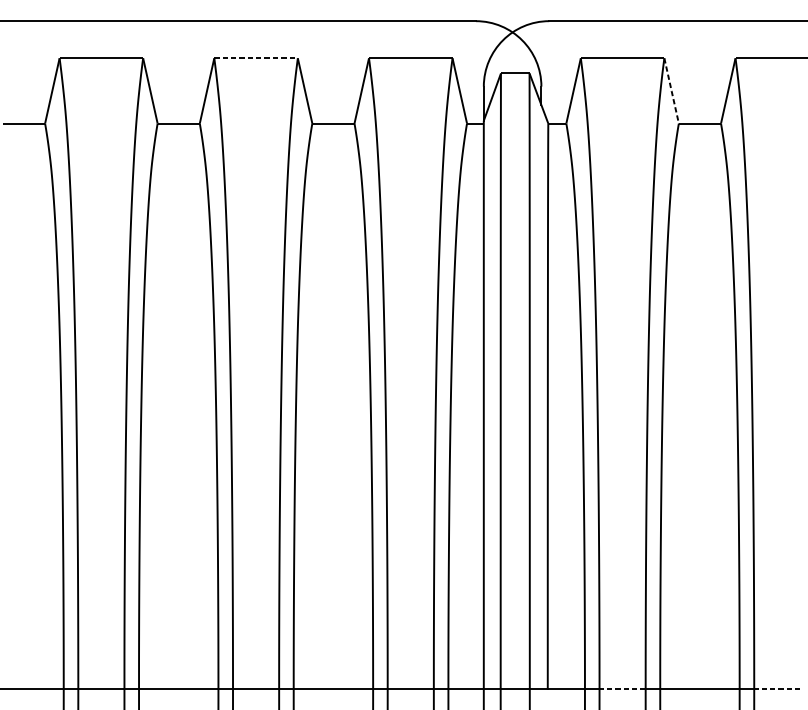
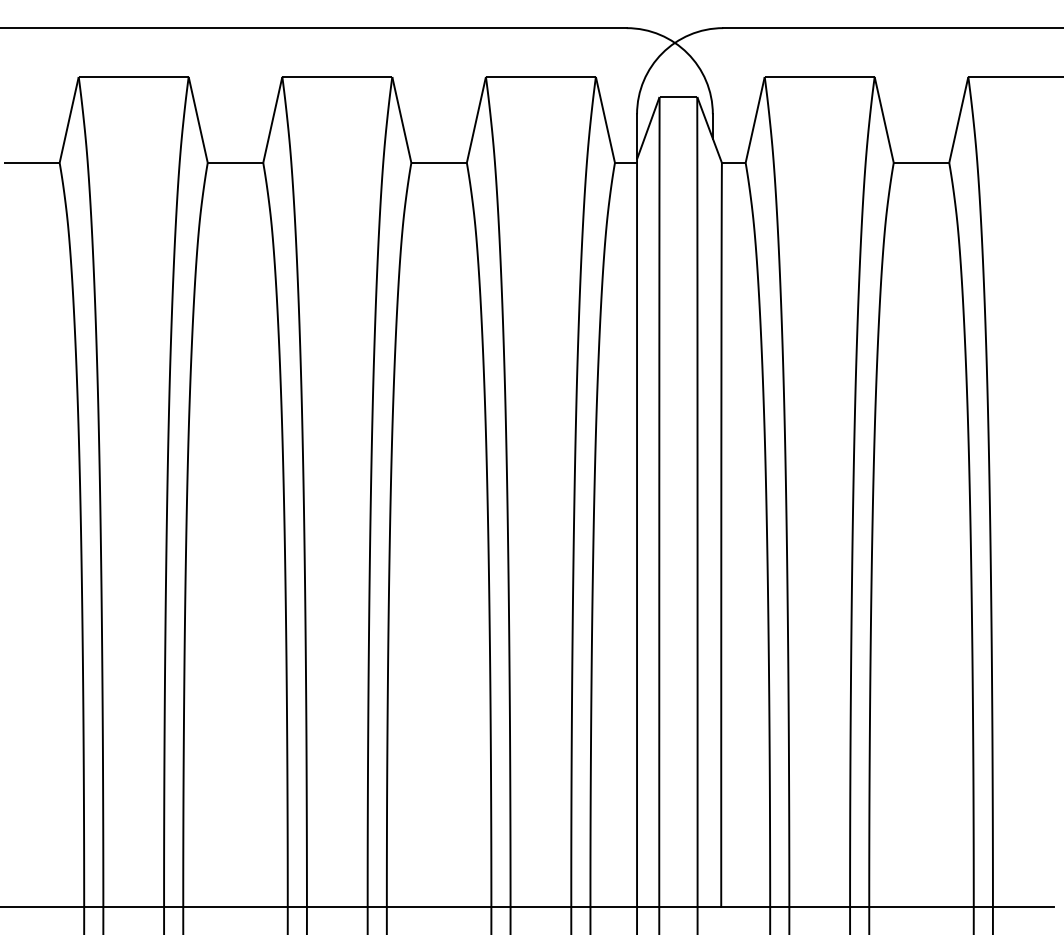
line: (256, 58) -> (337, 77), dashed -> solid
line: (671, 90) -> (884, 119), dashed -> solid
line: (622, 688) -> (819, 906), dashed -> solid
line: (776, 688) -> (1022, 906), dashed -> solid

